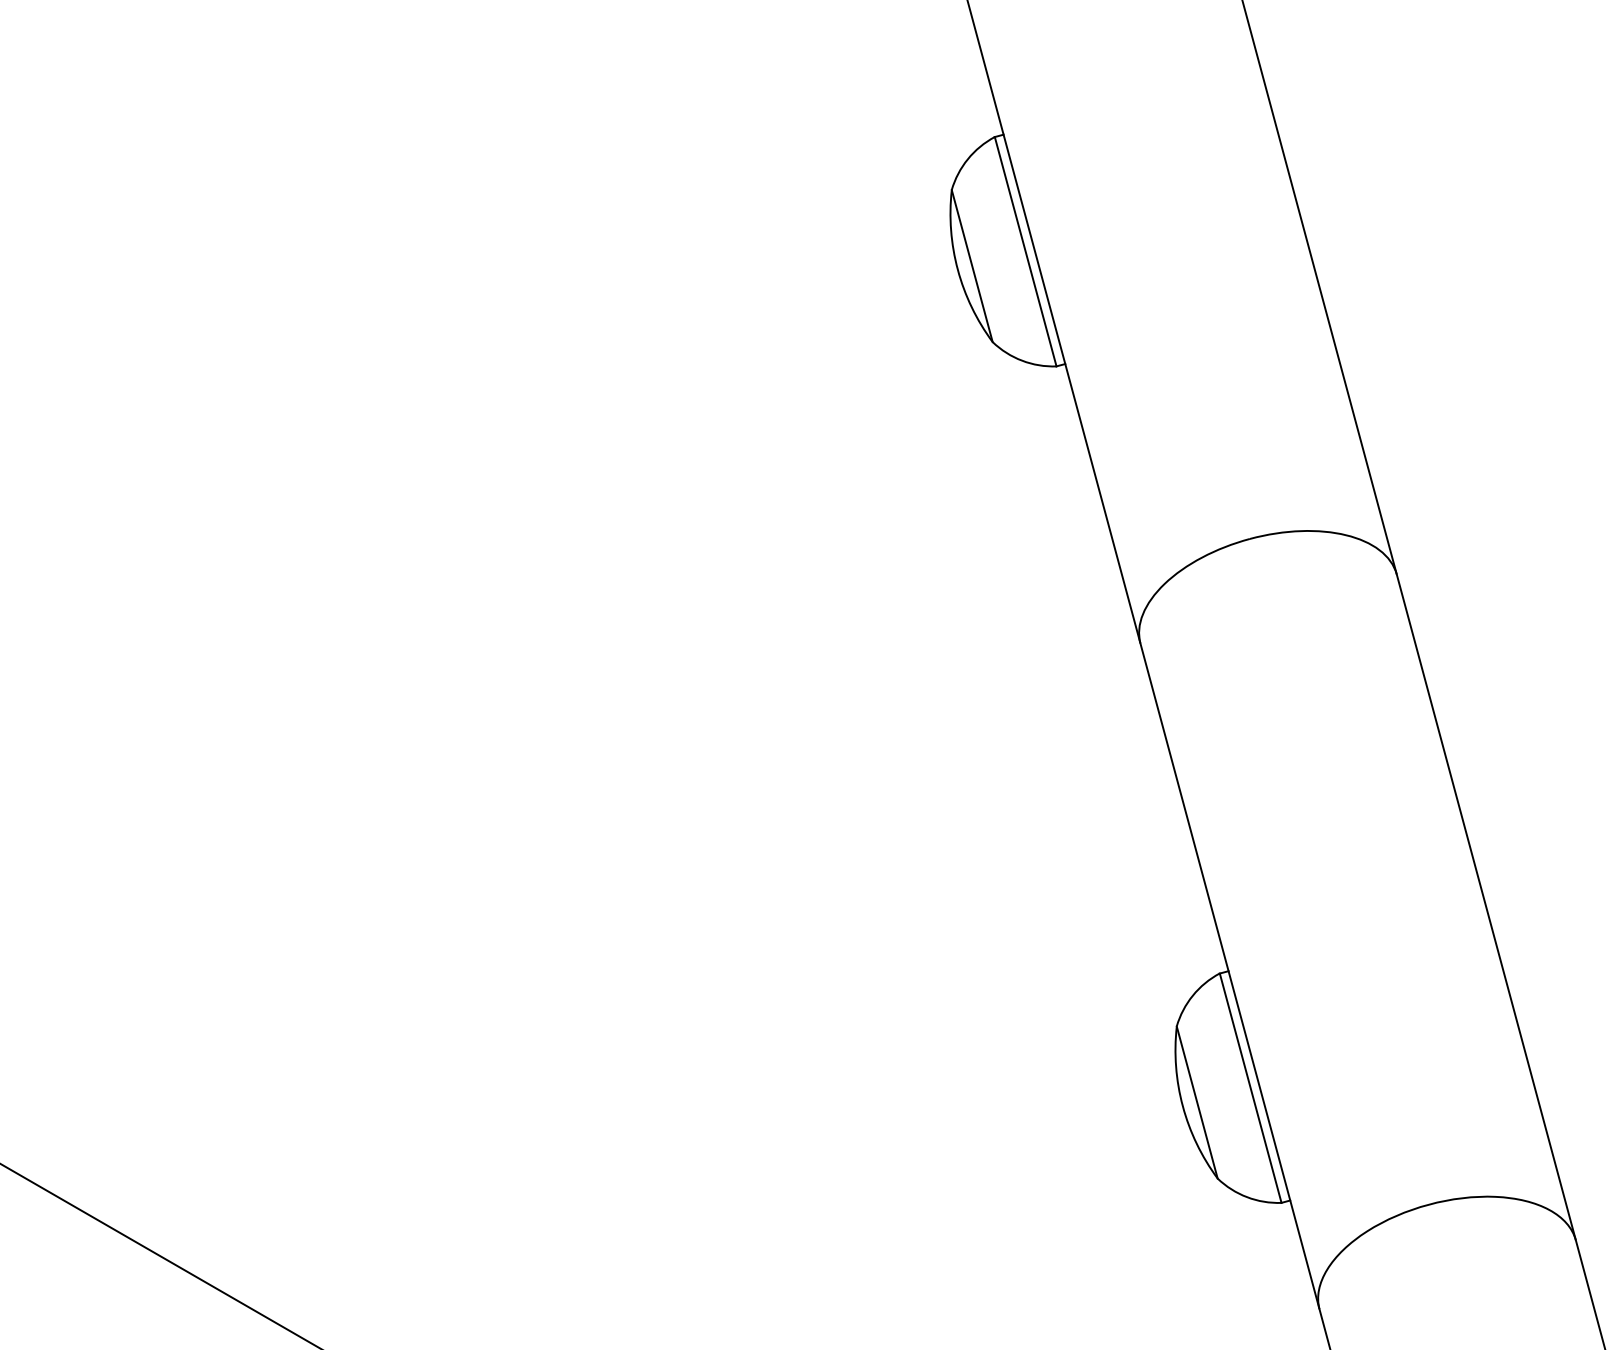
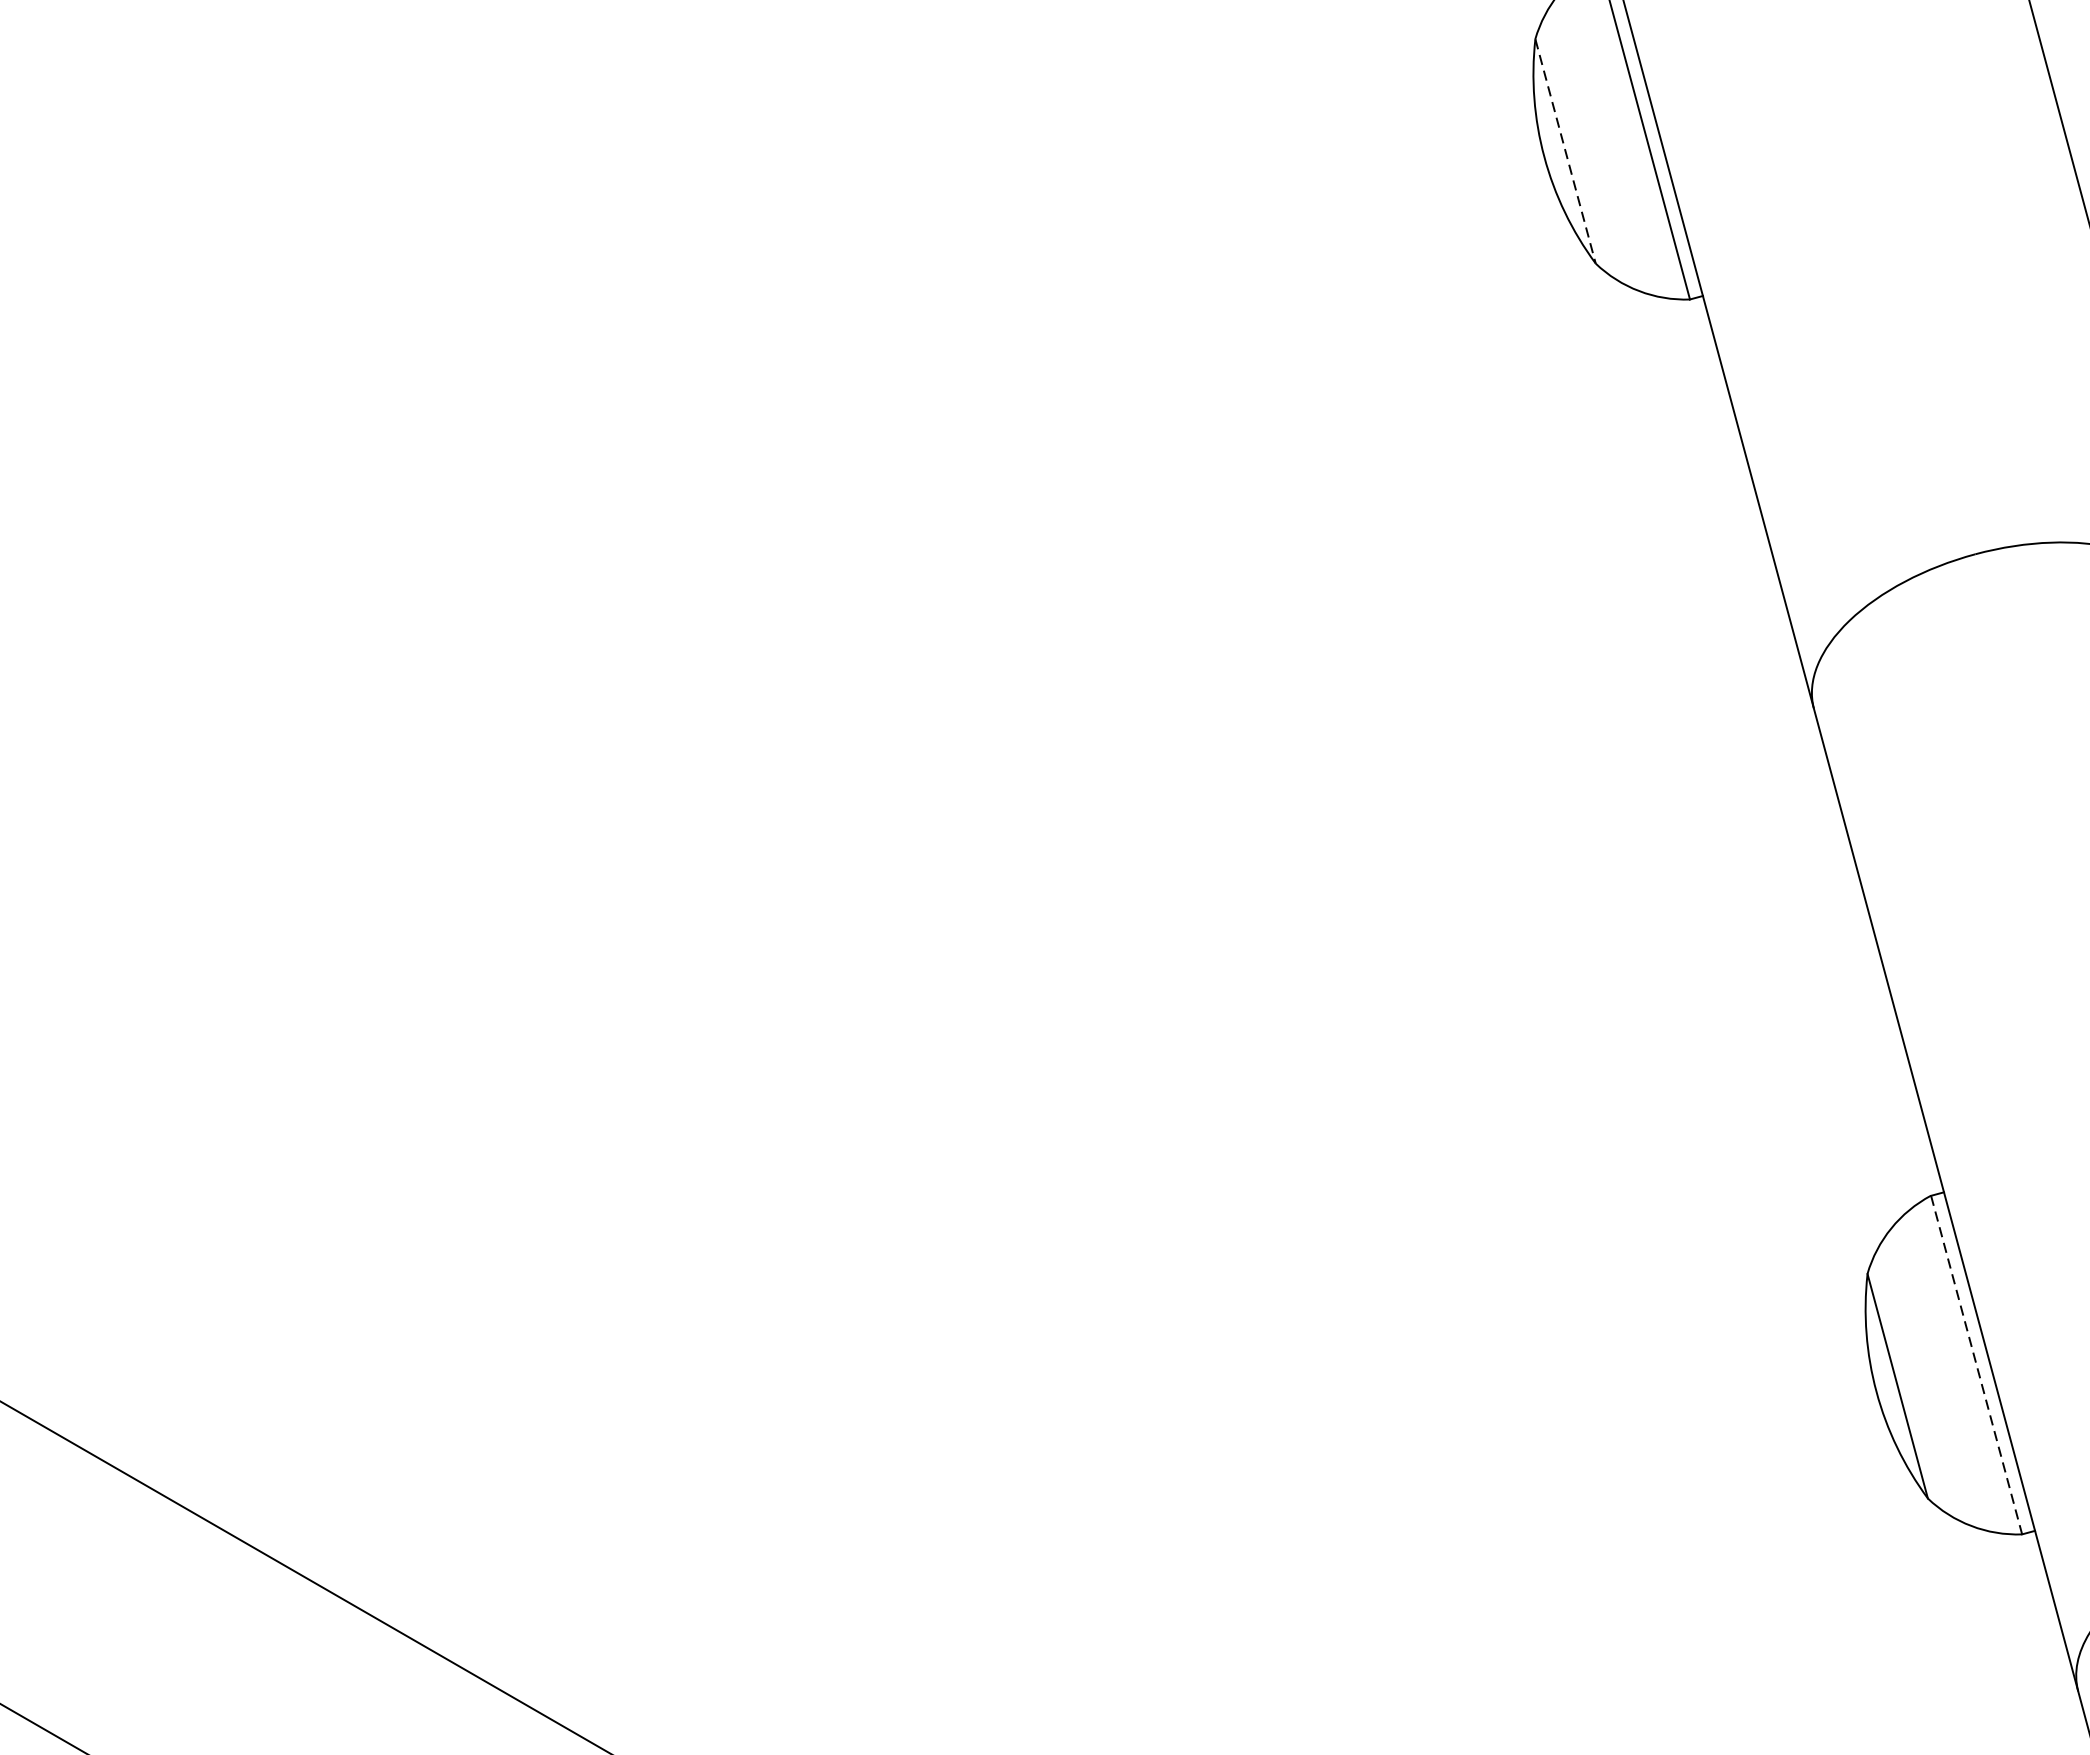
line: (972, 266) -> (1565, 152), solid -> dashed
line: (1250, 1088) -> (1976, 1365), solid -> dashed

